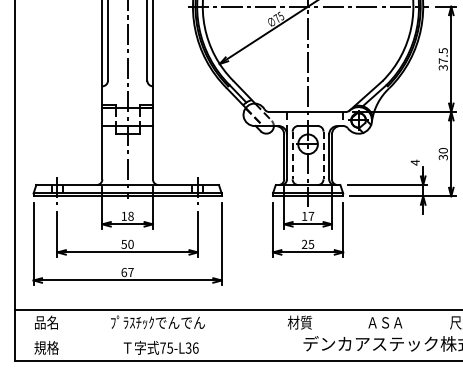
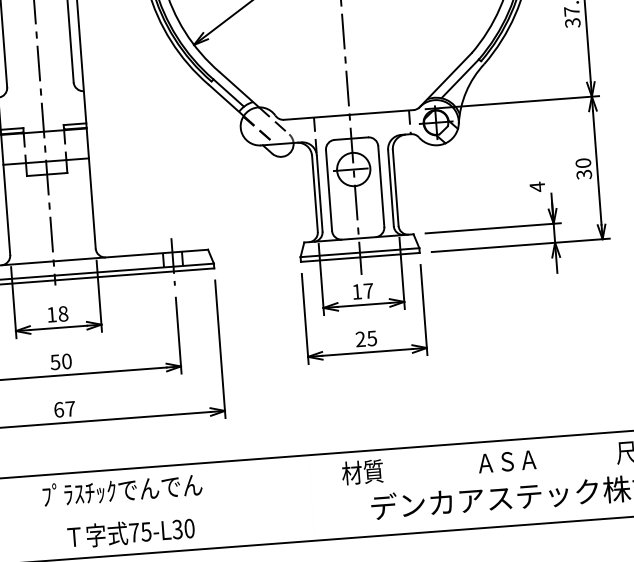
line: (292, 155) -> (328, 190), dashed -> solid
line: (323, 155) -> (381, 186), dashed -> solid
text: (195, 347) -> (189, 527), 75-L36 -> 75-L30

